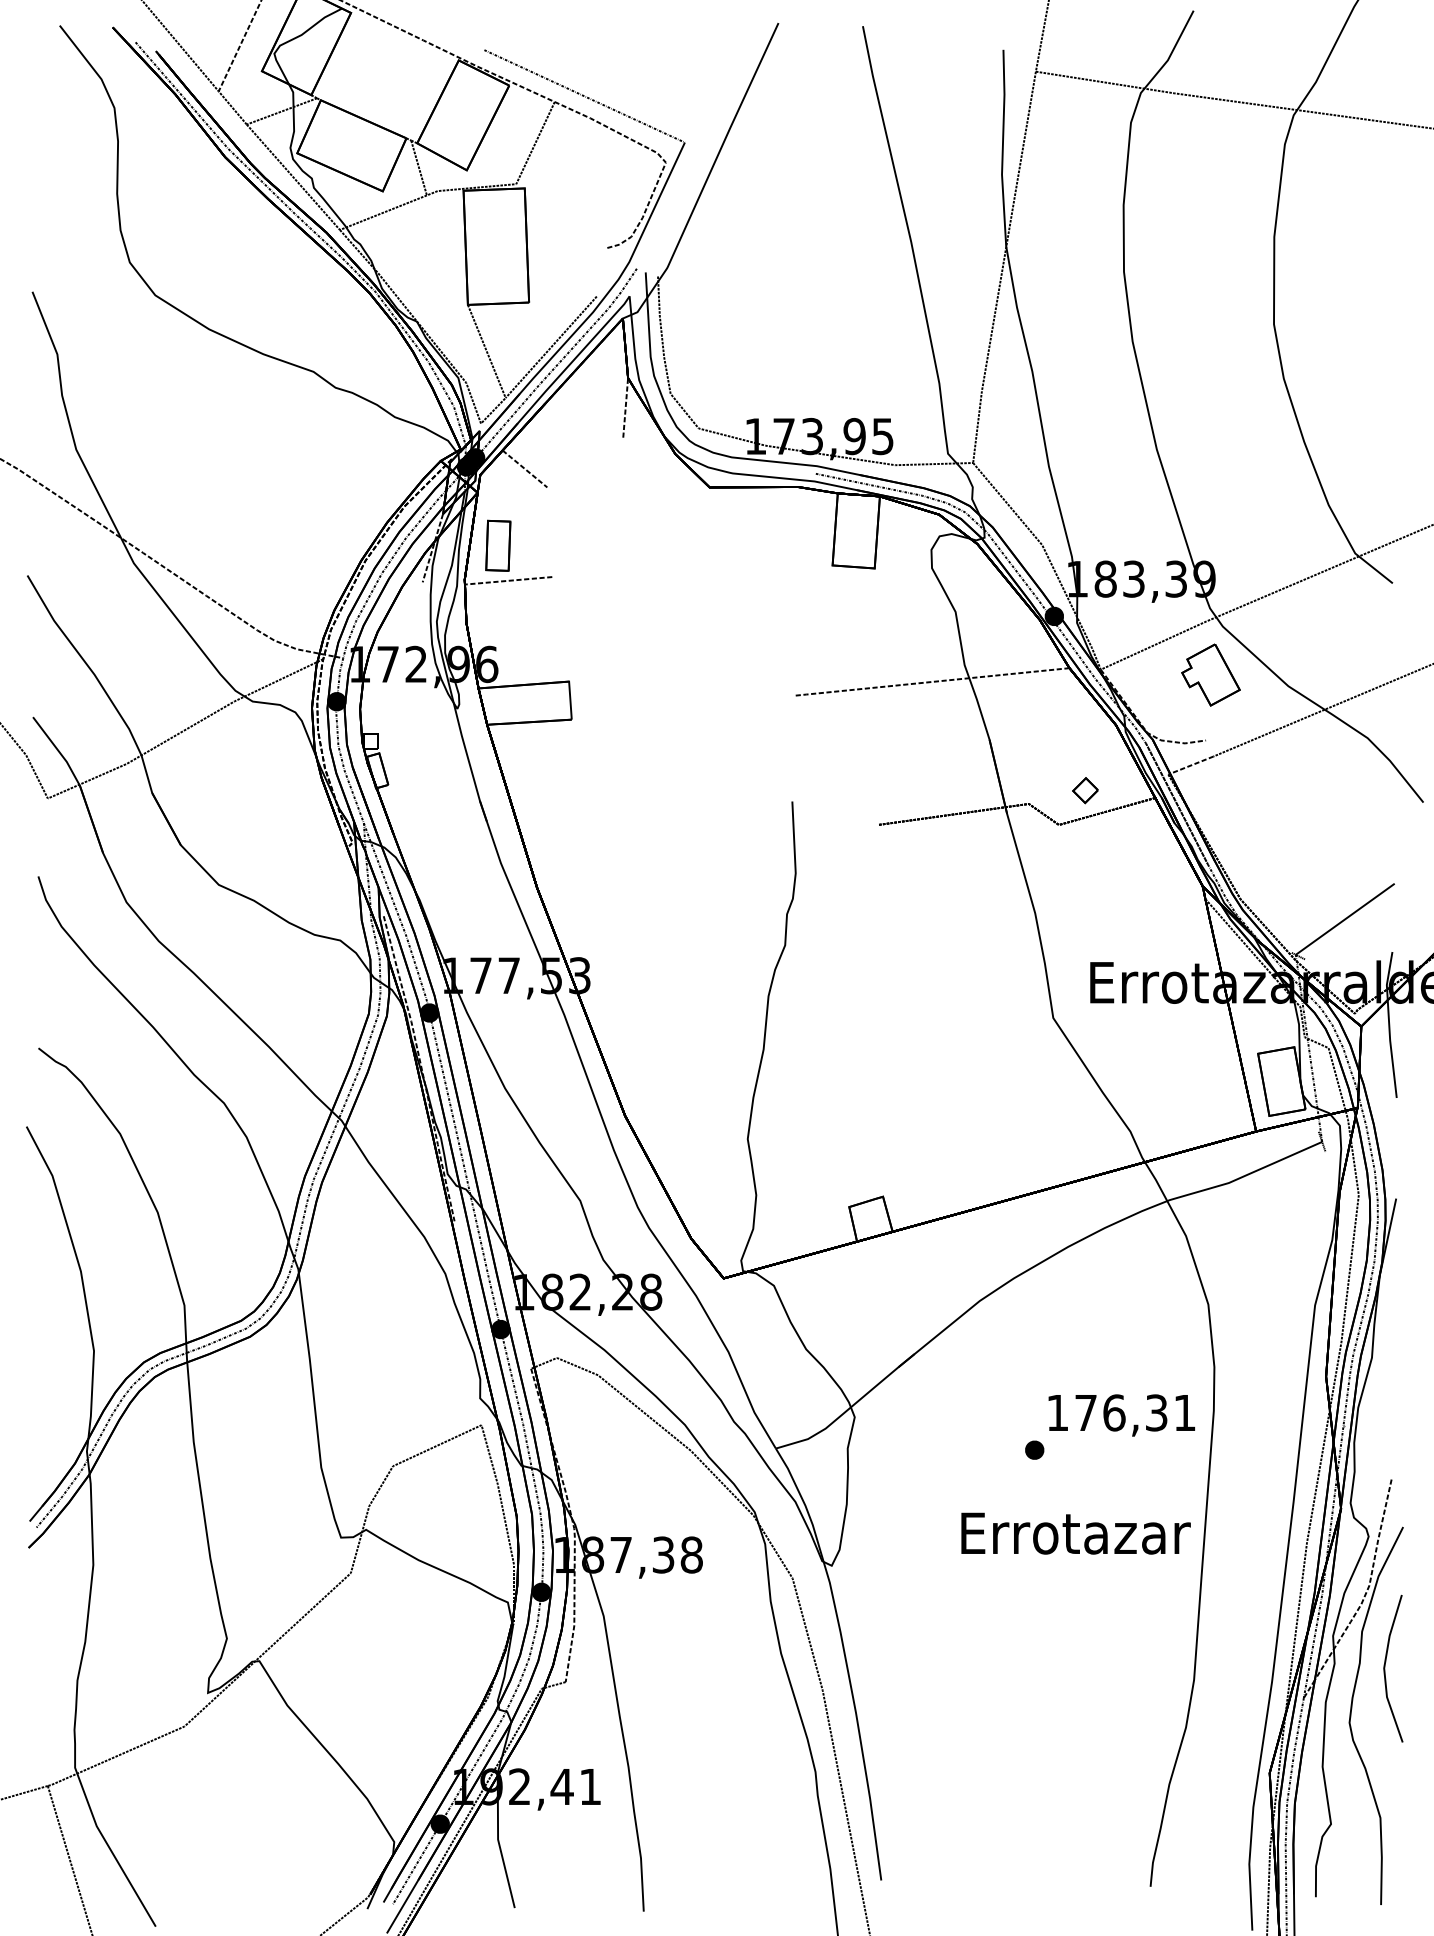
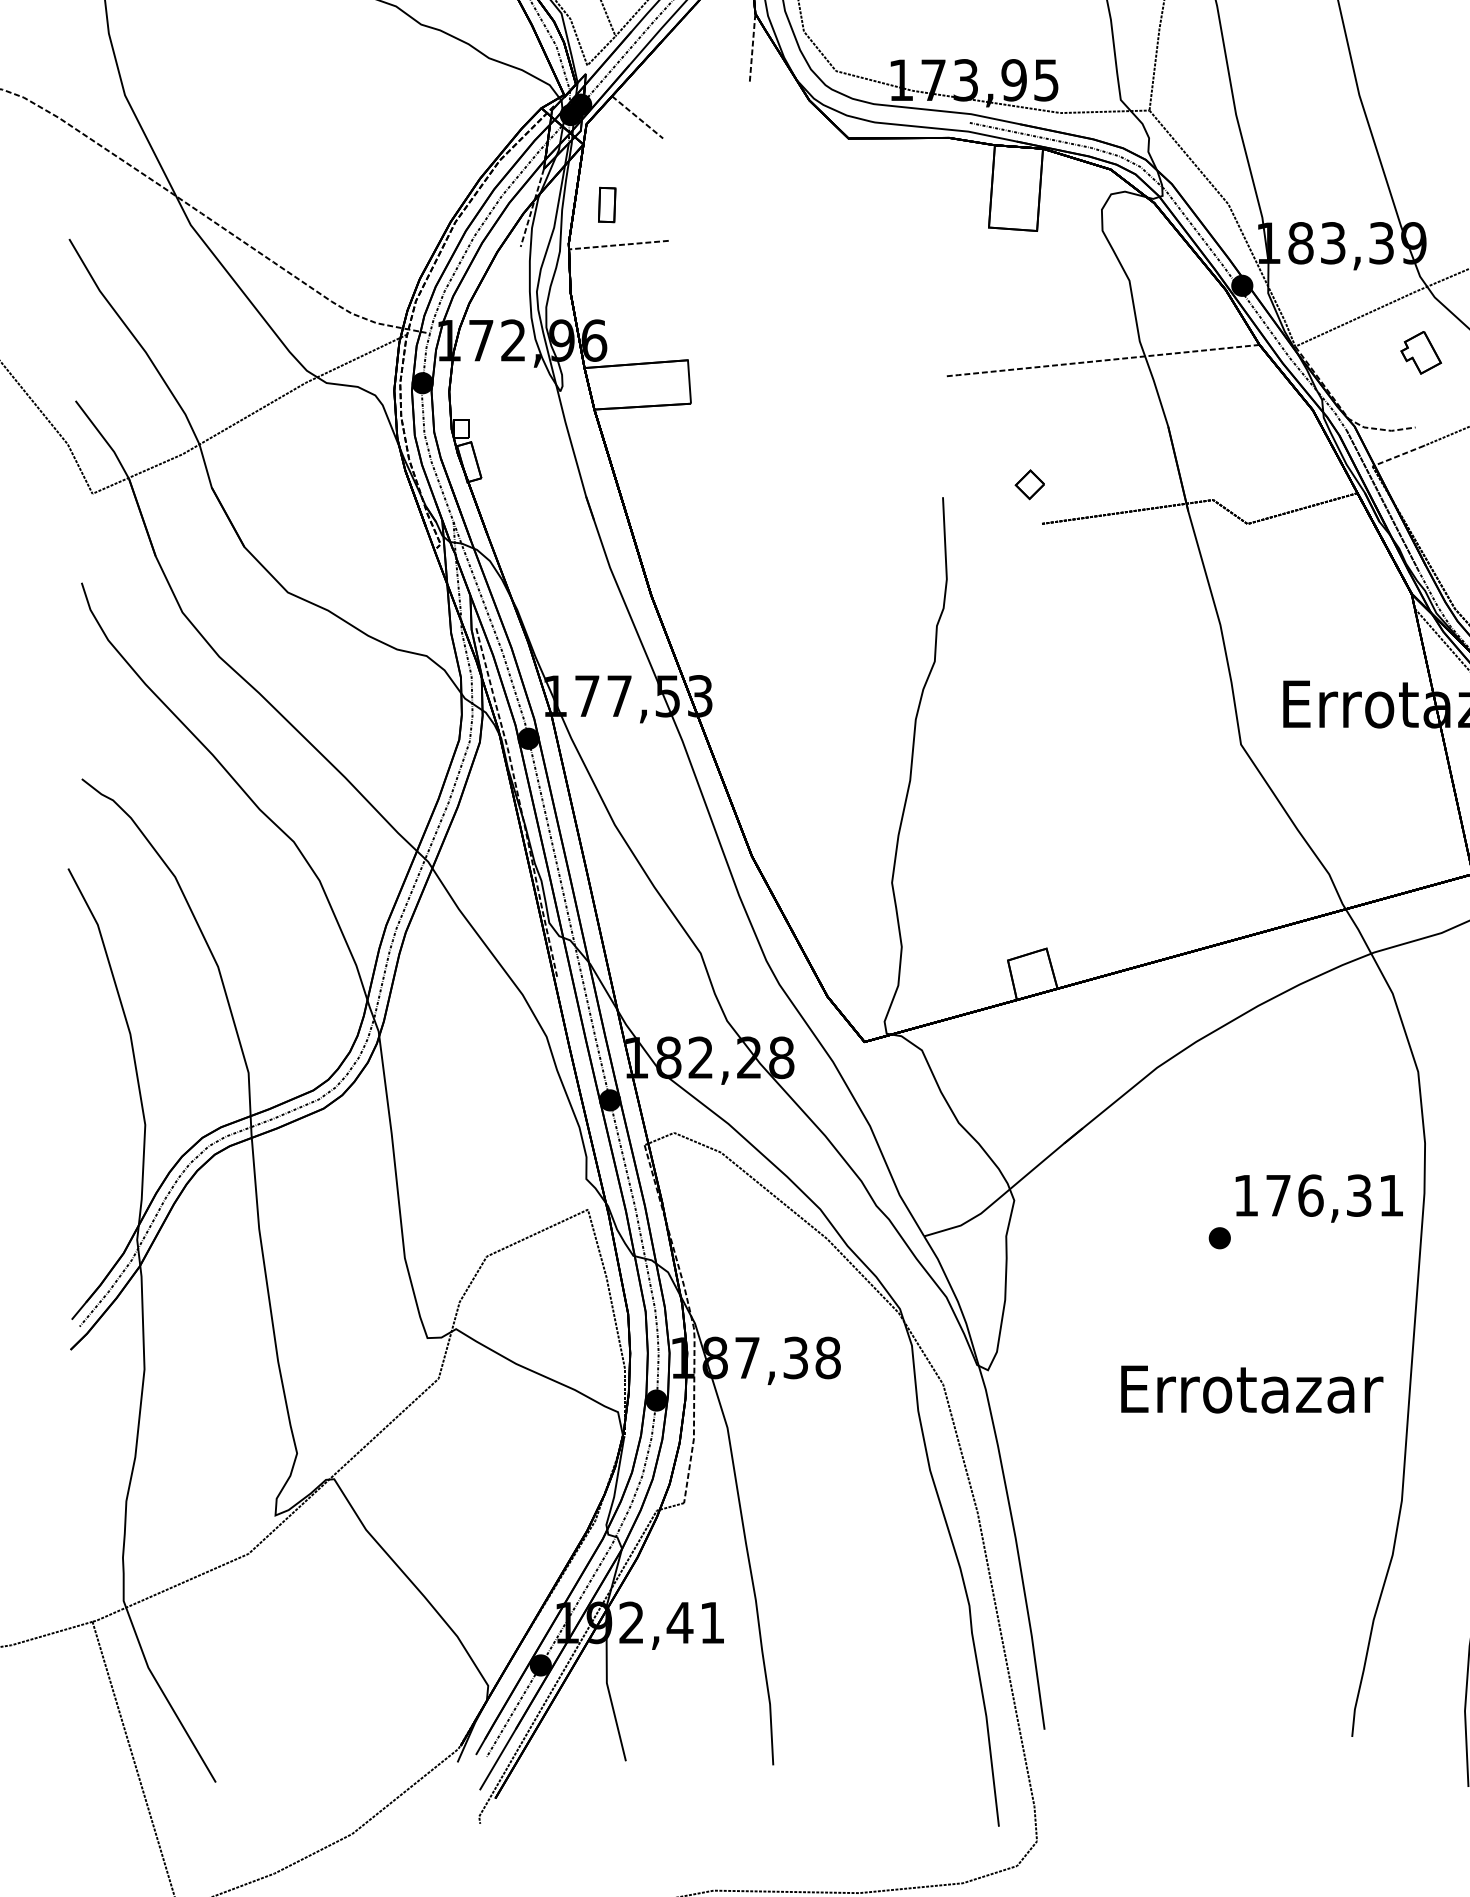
part: (498, 545) -> (607, 204), size x0.6
part: (1210, 674) -> (1420, 352), size x0.6
part: (1085, 790) -> (1029, 484), moved
text: (1075, 1533) -> (1251, 1389), moved

